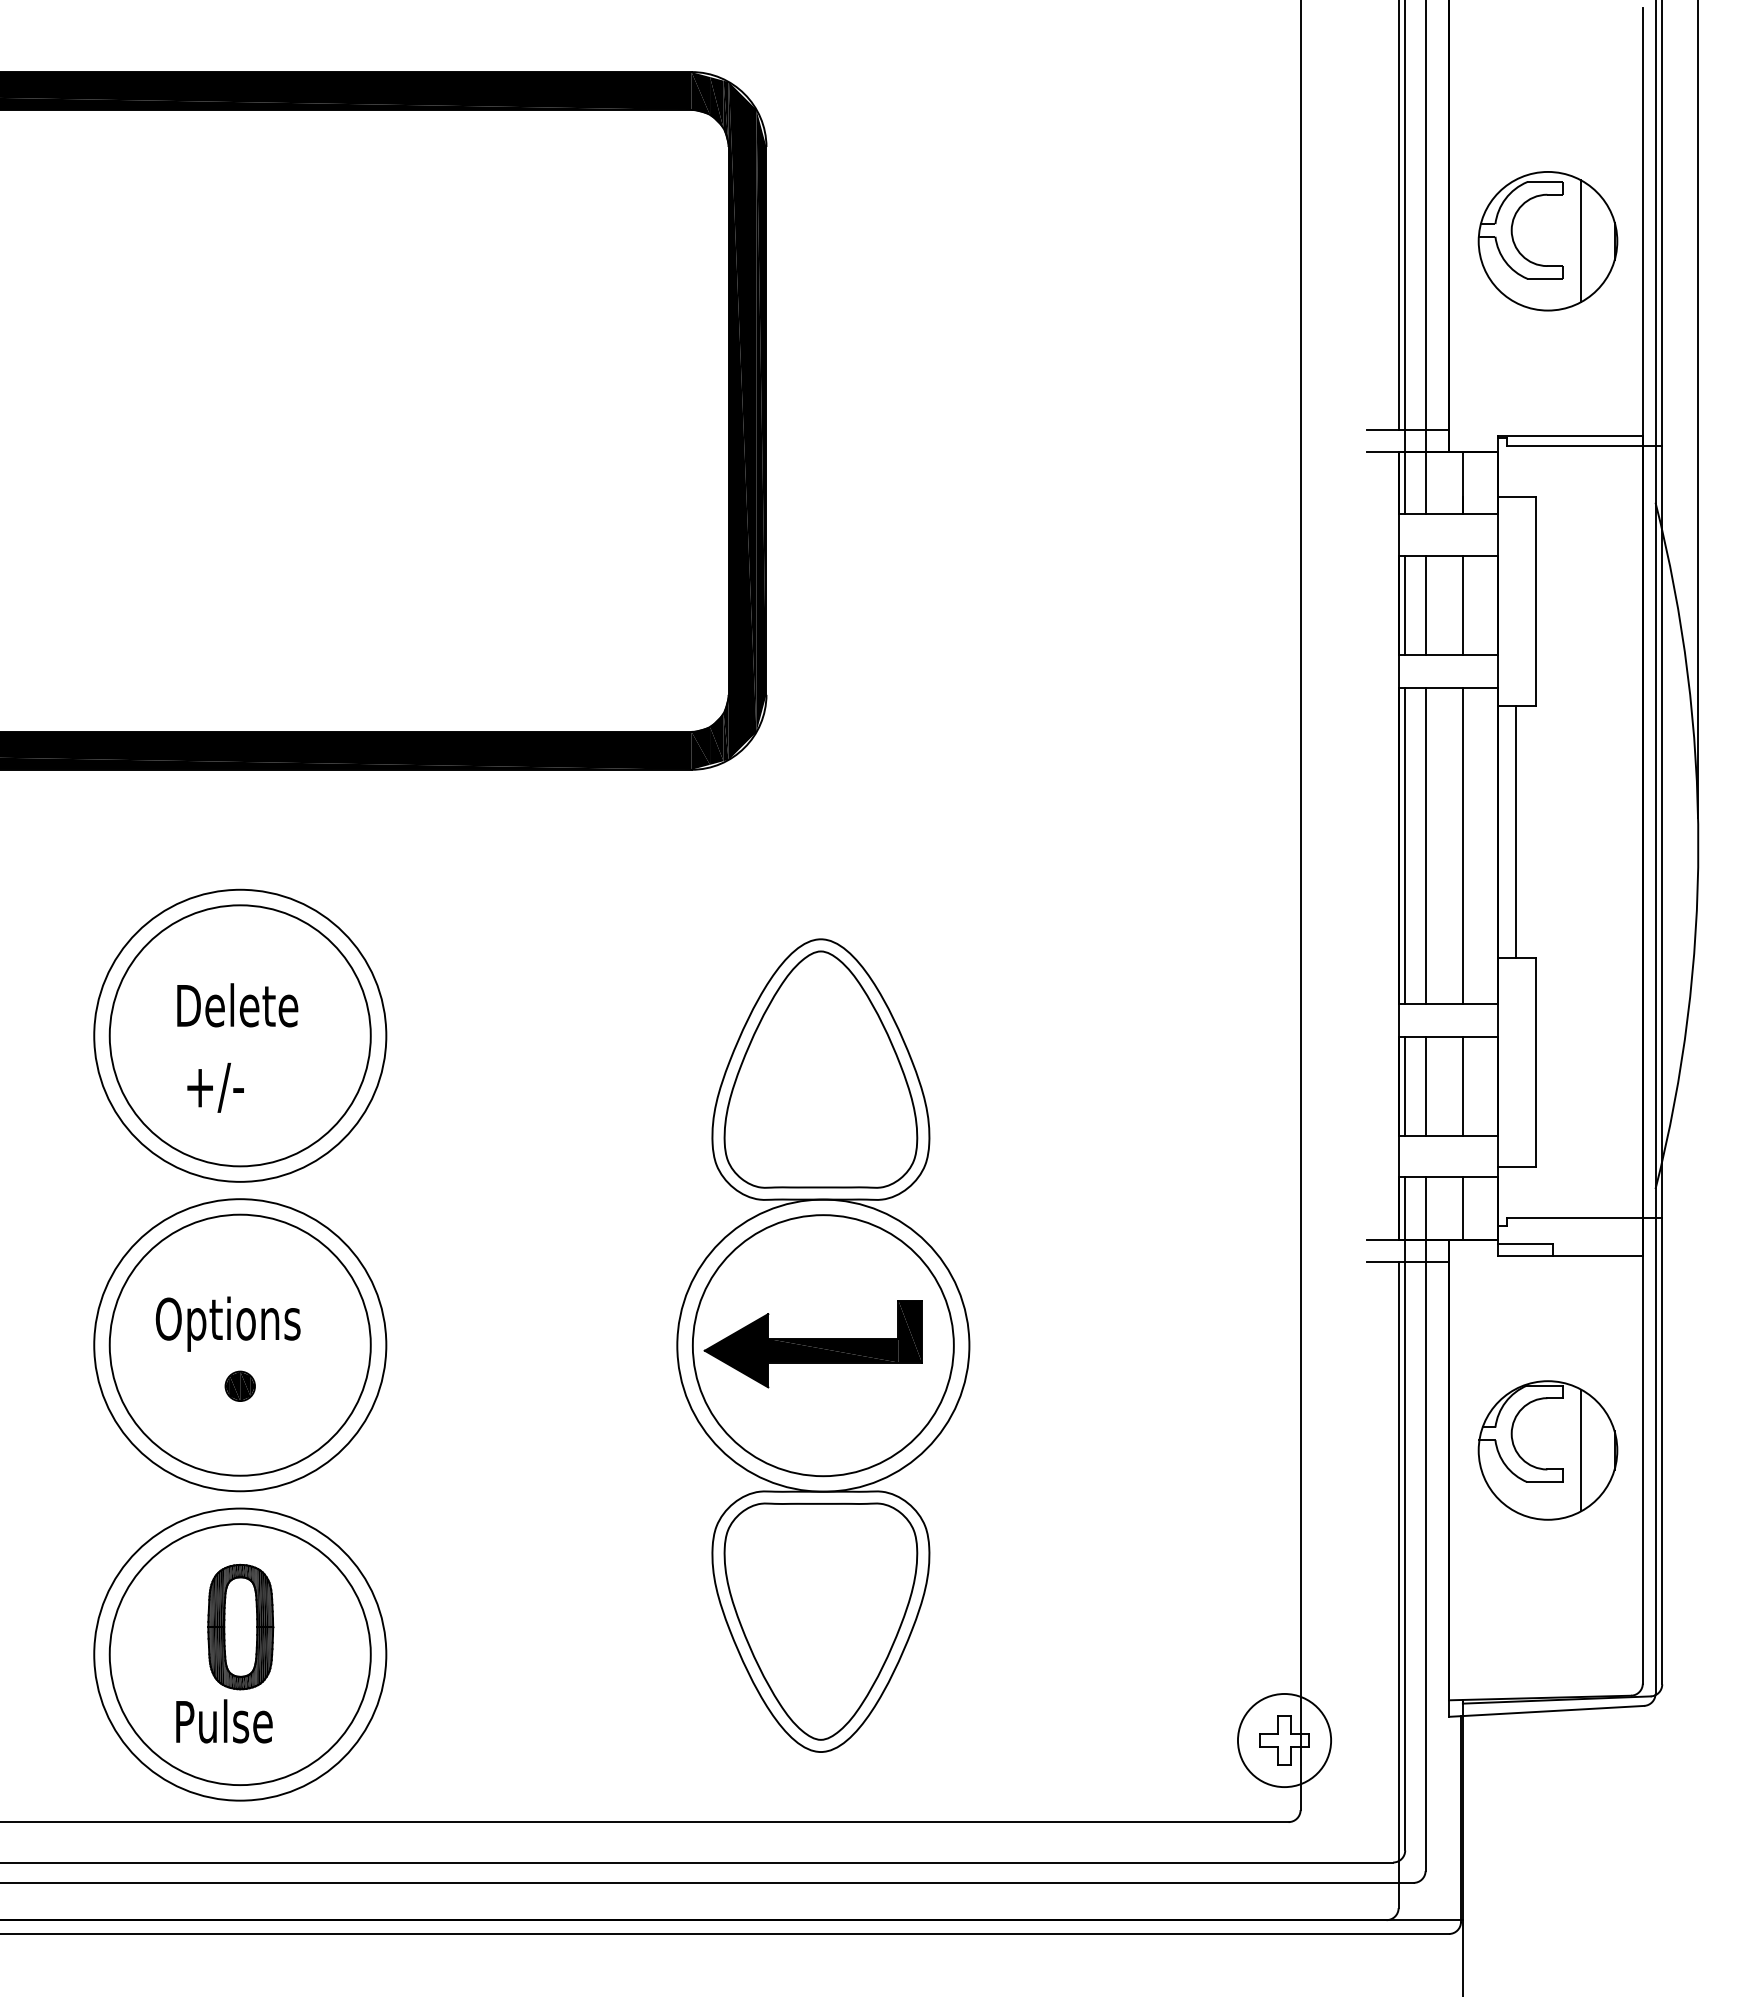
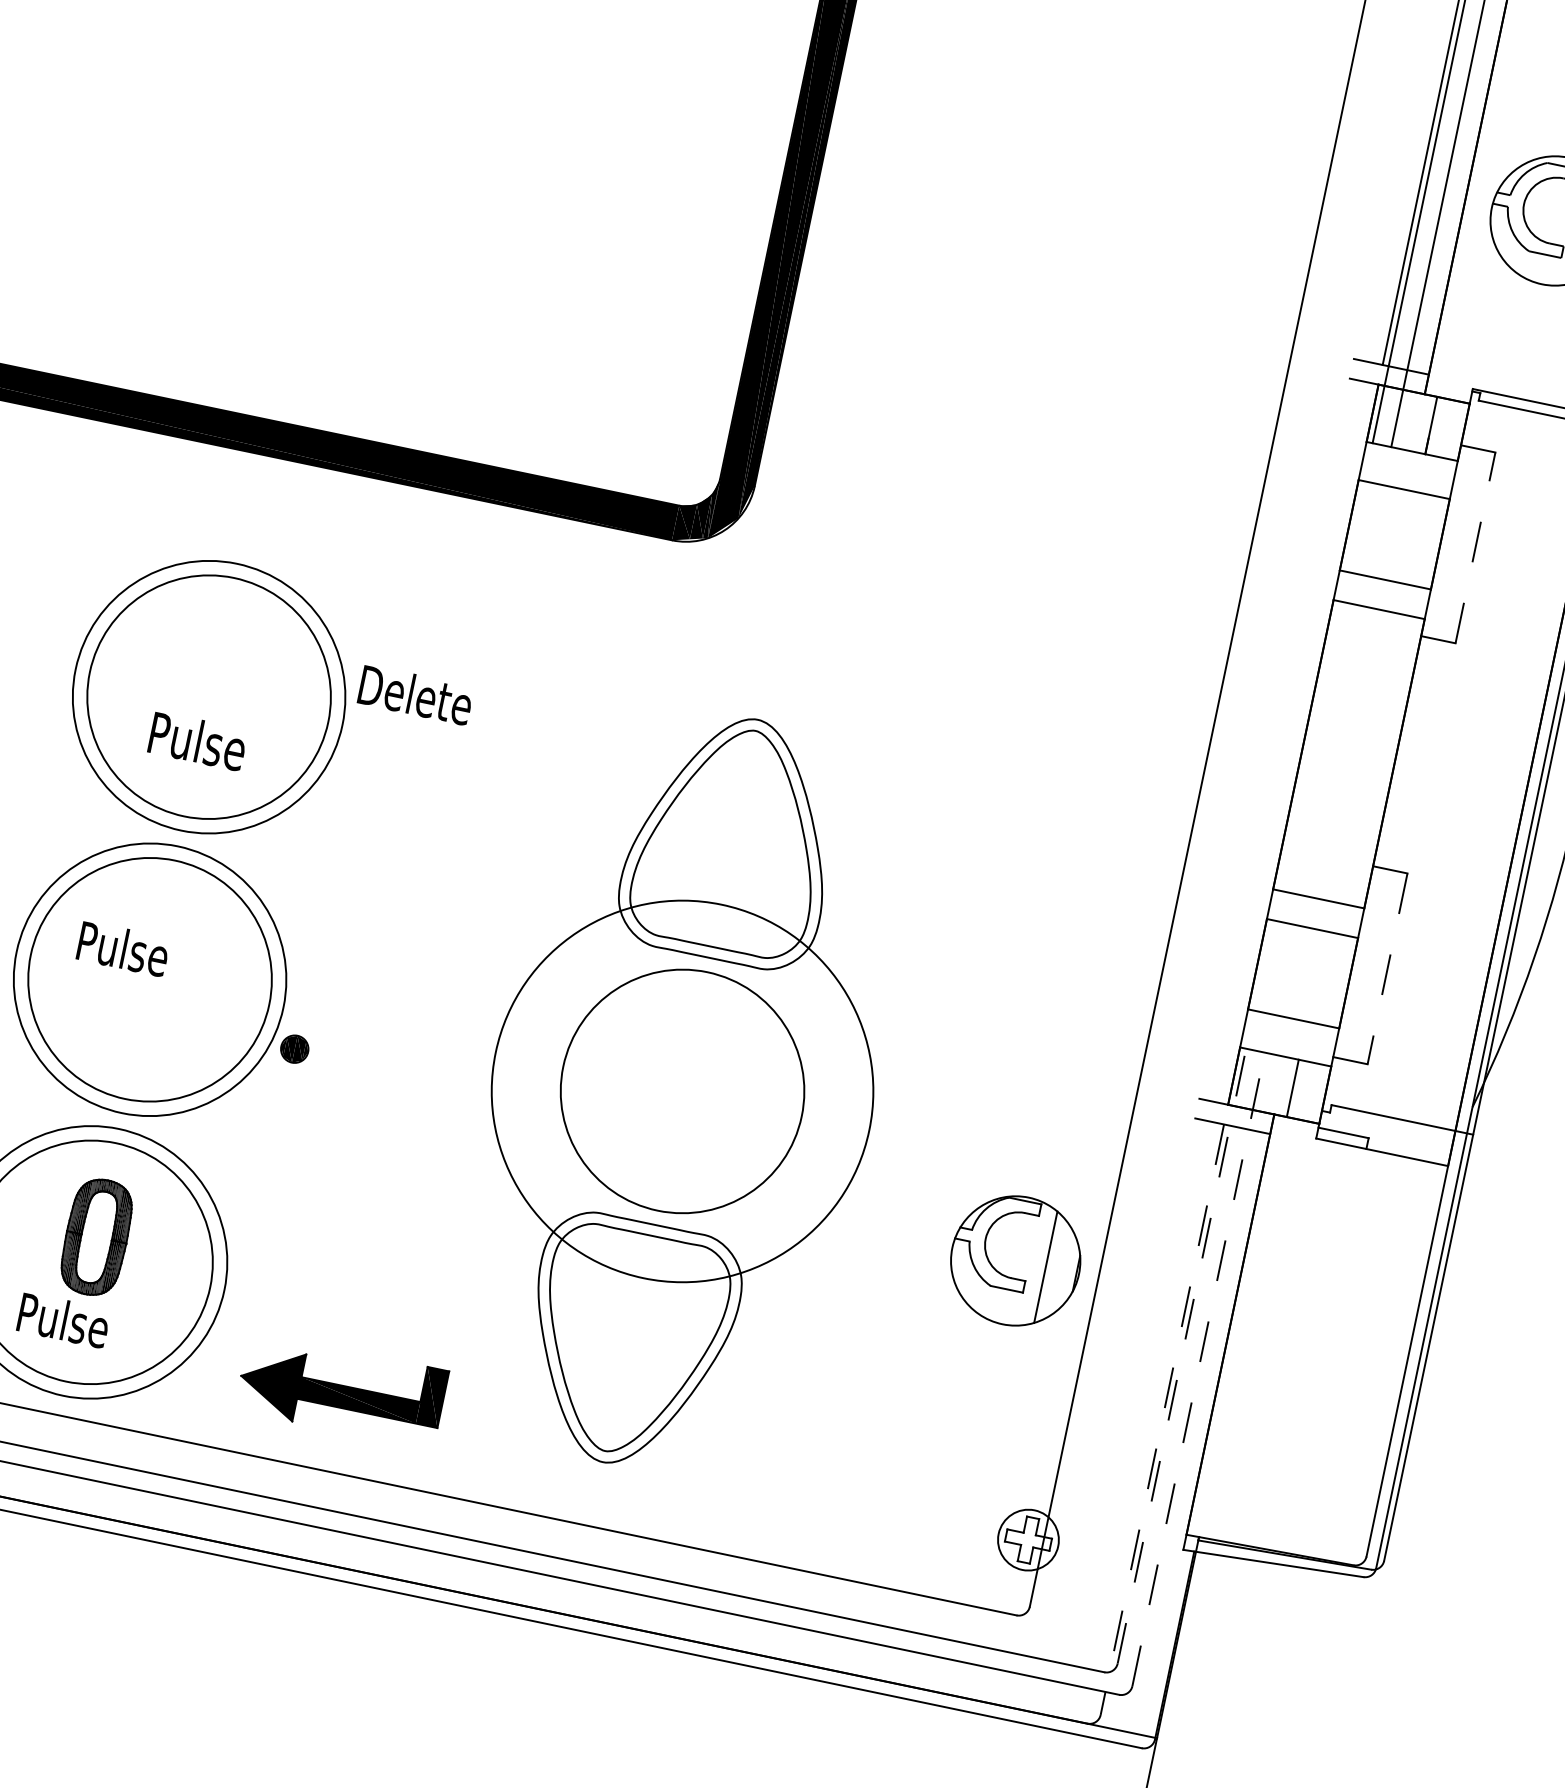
line: (1536, 601) -> (1475, 547), solid -> dashed
line: (1405, 605) -> (1355, 526), removed
line: (1425, 605) -> (1373, 530), removed
line: (1462, 605) -> (1407, 537), removed
line: (1516, 832) -> (1413, 754), removed
line: (1405, 845) -> (1309, 745), removed
line: (1425, 845) -> (1327, 749), removed
line: (1462, 845) -> (1361, 756), removed
text: (237, 1005) -> (415, 695), moved
line: (1536, 1063) -> (1387, 969), solid -> dashed
line: (1405, 1085) -> (1263, 964), removed
line: (1425, 1085) -> (1282, 968), removed
line: (1462, 1085) -> (1315, 975), removed
text: (238, 1086) -> (197, 743), +/- -> Pulse
text: (227, 1323) -> (142, 957), Options -> Pulse
part: (812, 1344) -> (340, 1390), moved
circle: (823, 1345) -> (682, 1091), size x1.4
part: (239, 1385) -> (294, 1048), moved
part: (1547, 1450) -> (1015, 1260), moved
line: (1405, 1513) -> (1182, 1355), solid -> dashed
line: (1425, 1524) -> (1198, 1369), solid -> dashed
line: (1398, 1585) -> (1162, 1420), solid -> dashed
circle: (1284, 1740) -> (1028, 1540), size x0.7

